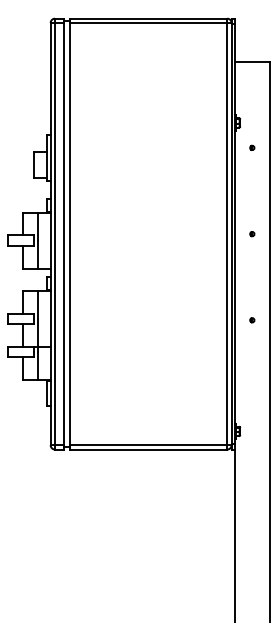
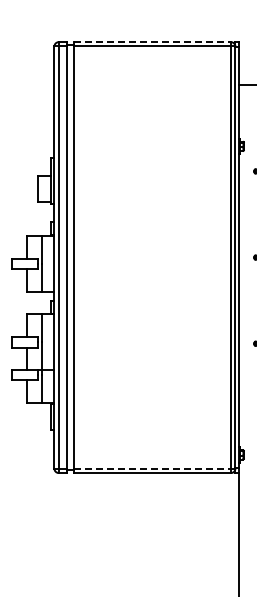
line: (149, 18) -> (153, 41), solid -> dashed
line: (149, 445) -> (153, 468), solid -> dashed

